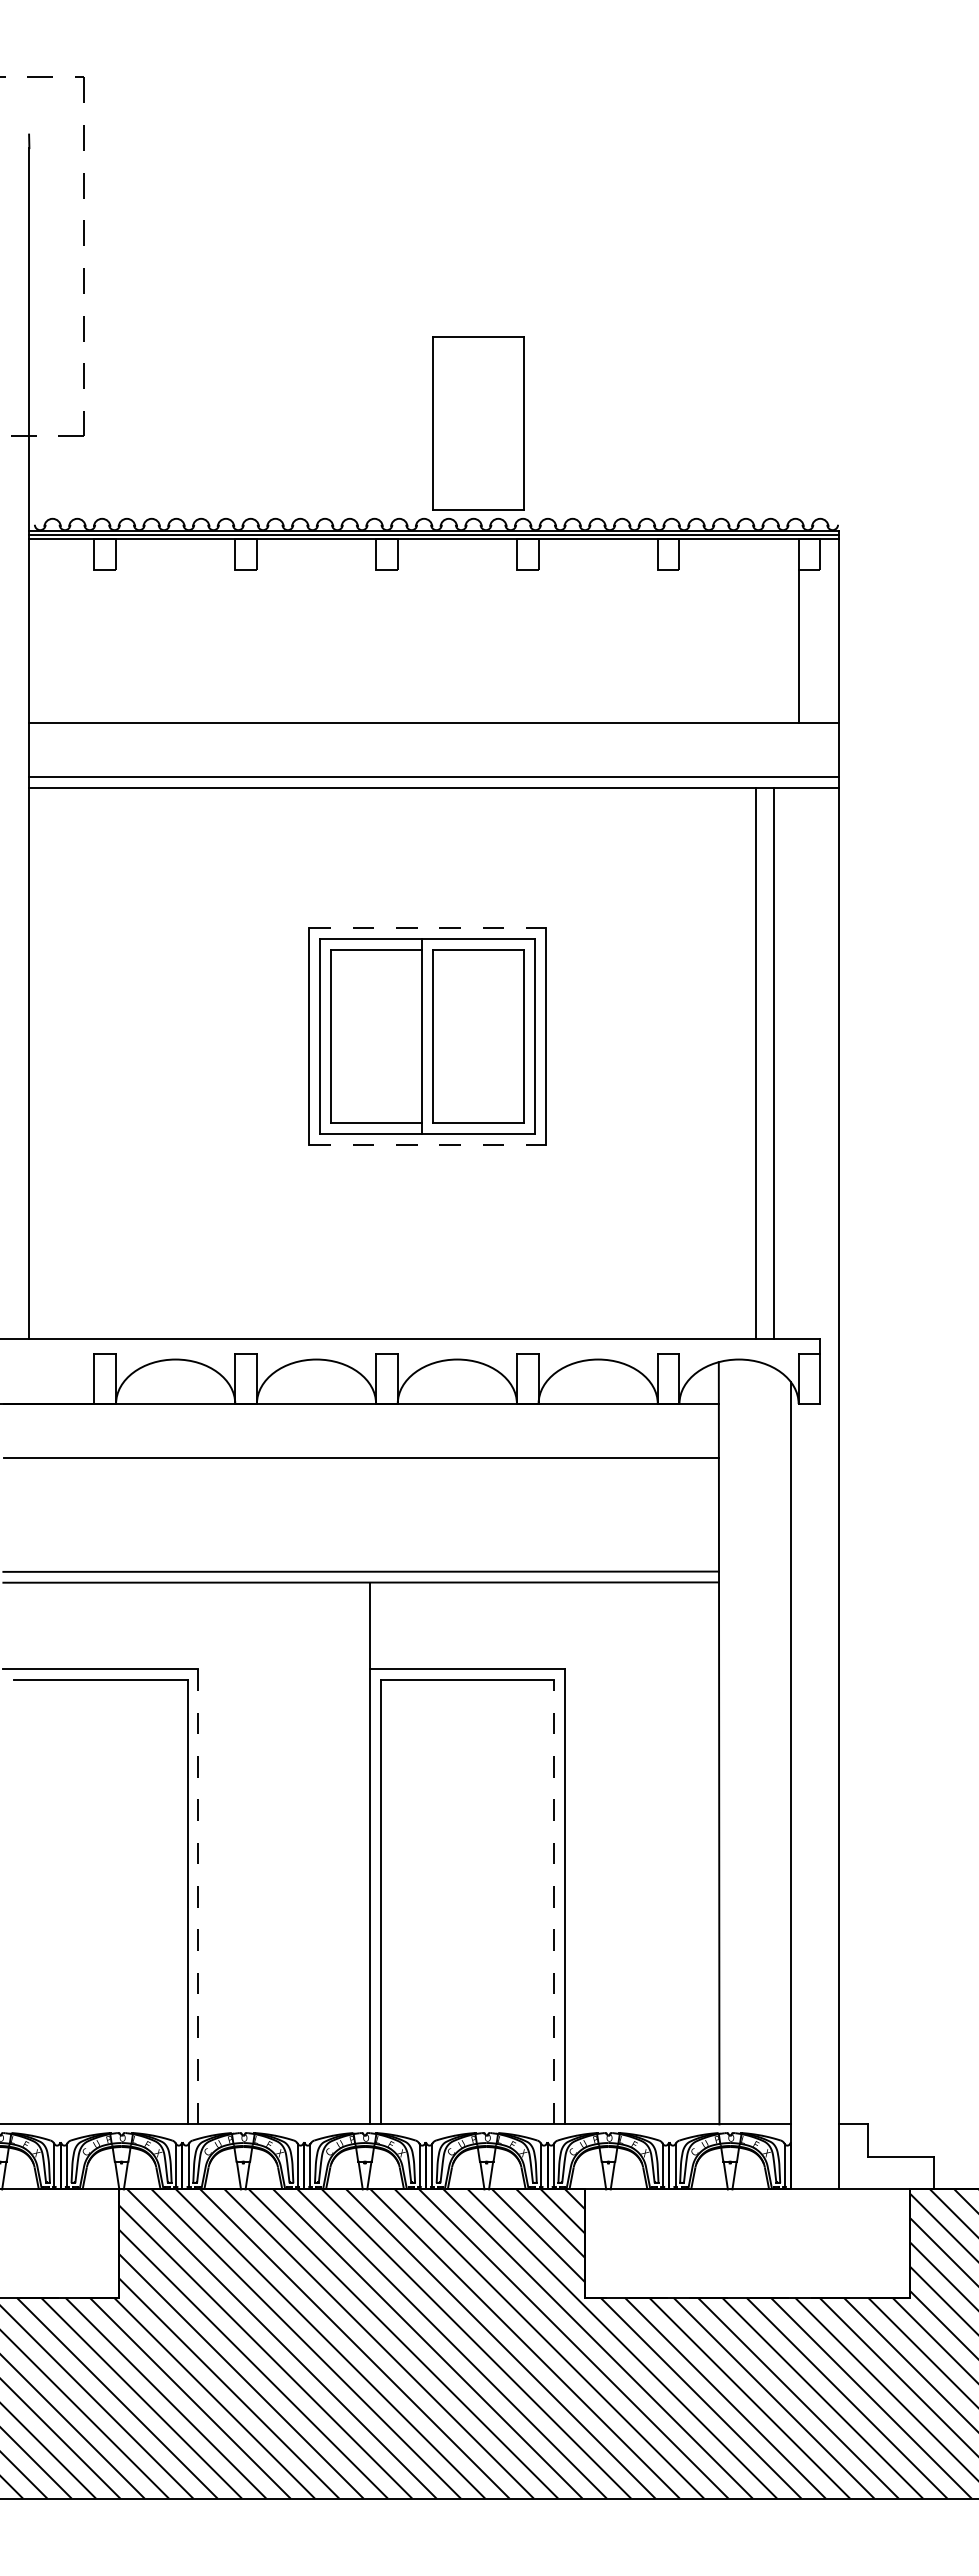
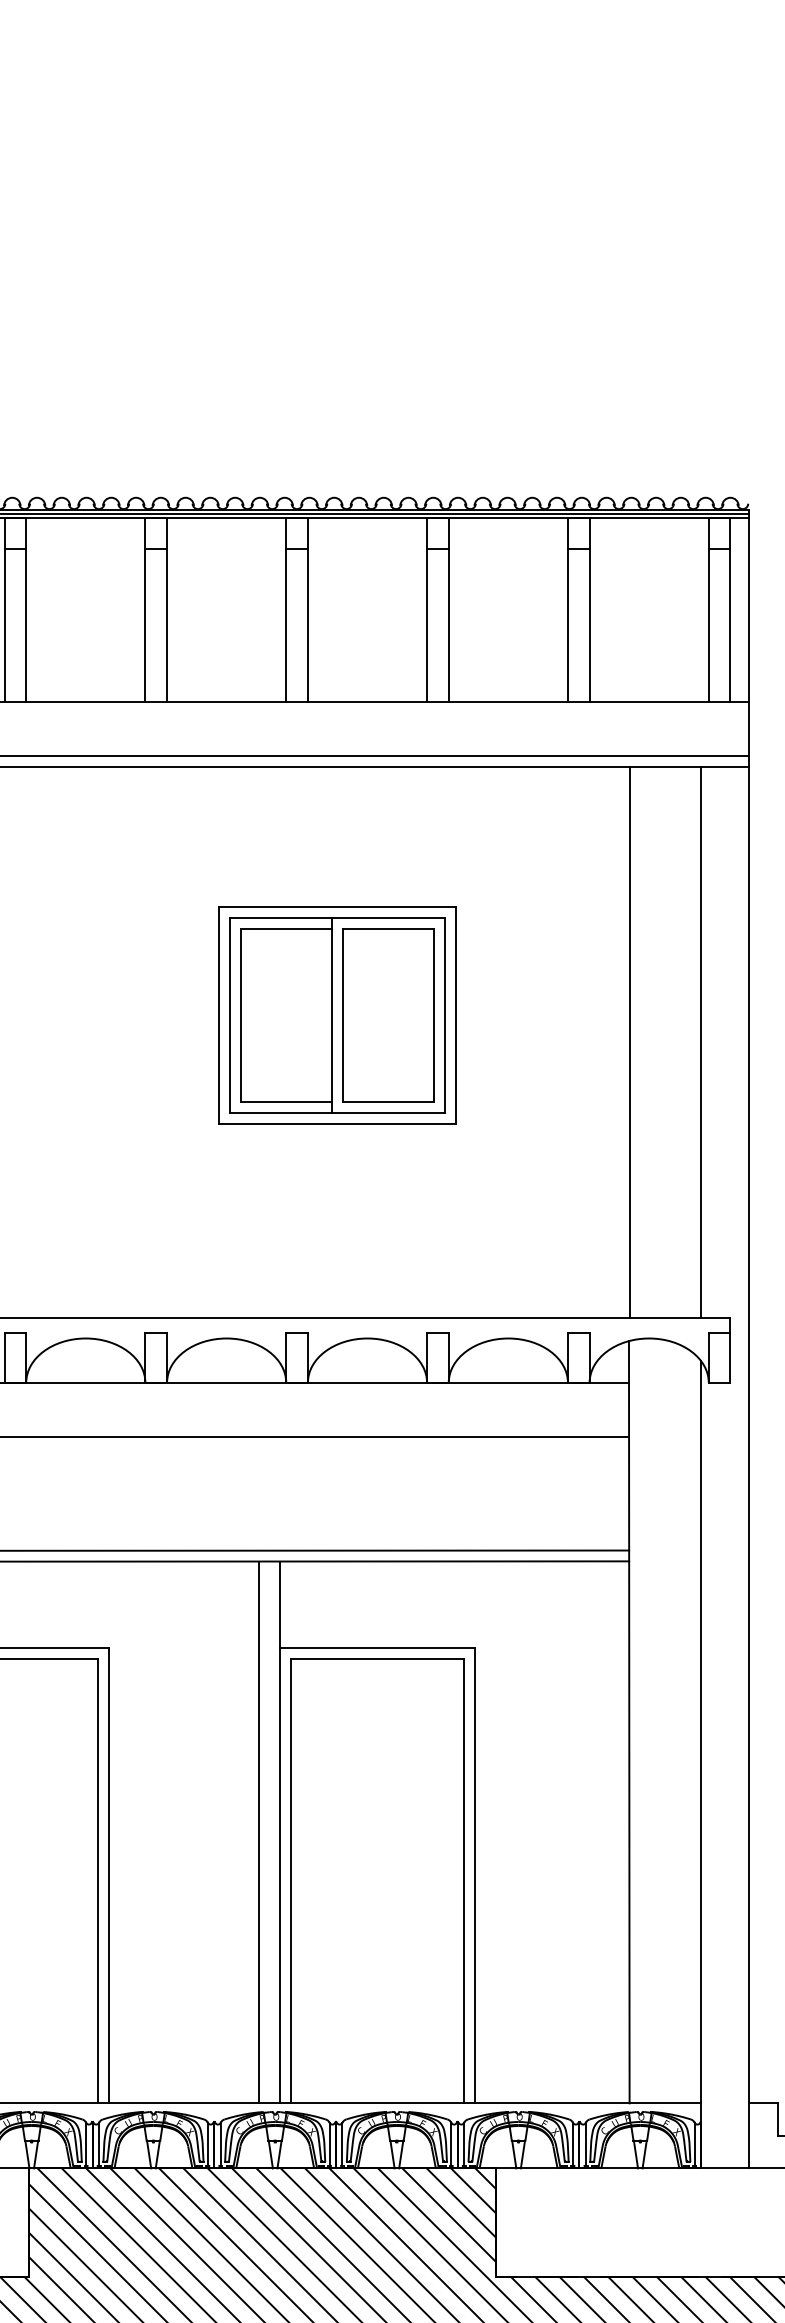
part: (478, 423) -> (388, 402), removed
line: (94, 646) -> (4, 625), added
line: (116, 646) -> (26, 625), added
line: (235, 646) -> (145, 625), added
line: (256, 646) -> (166, 625), added
line: (376, 646) -> (286, 625), added
line: (397, 646) -> (307, 625), added
line: (516, 646) -> (426, 625), added
line: (538, 646) -> (448, 625), added
line: (657, 646) -> (567, 625), added
line: (679, 646) -> (589, 625), added
line: (820, 646) -> (730, 625), added
line: (427, 928) -> (337, 907), dashed -> solid
line: (756, 1063) -> (701, 1042), moved
line: (773, 1063) -> (629, 1042), moved
line: (427, 1144) -> (337, 1123), dashed -> solid
line: (348, 1853) -> (258, 1832), added
line: (198, 1896) -> (108, 1875), dashed -> solid
line: (554, 1901) -> (464, 1880), dashed -> solid

